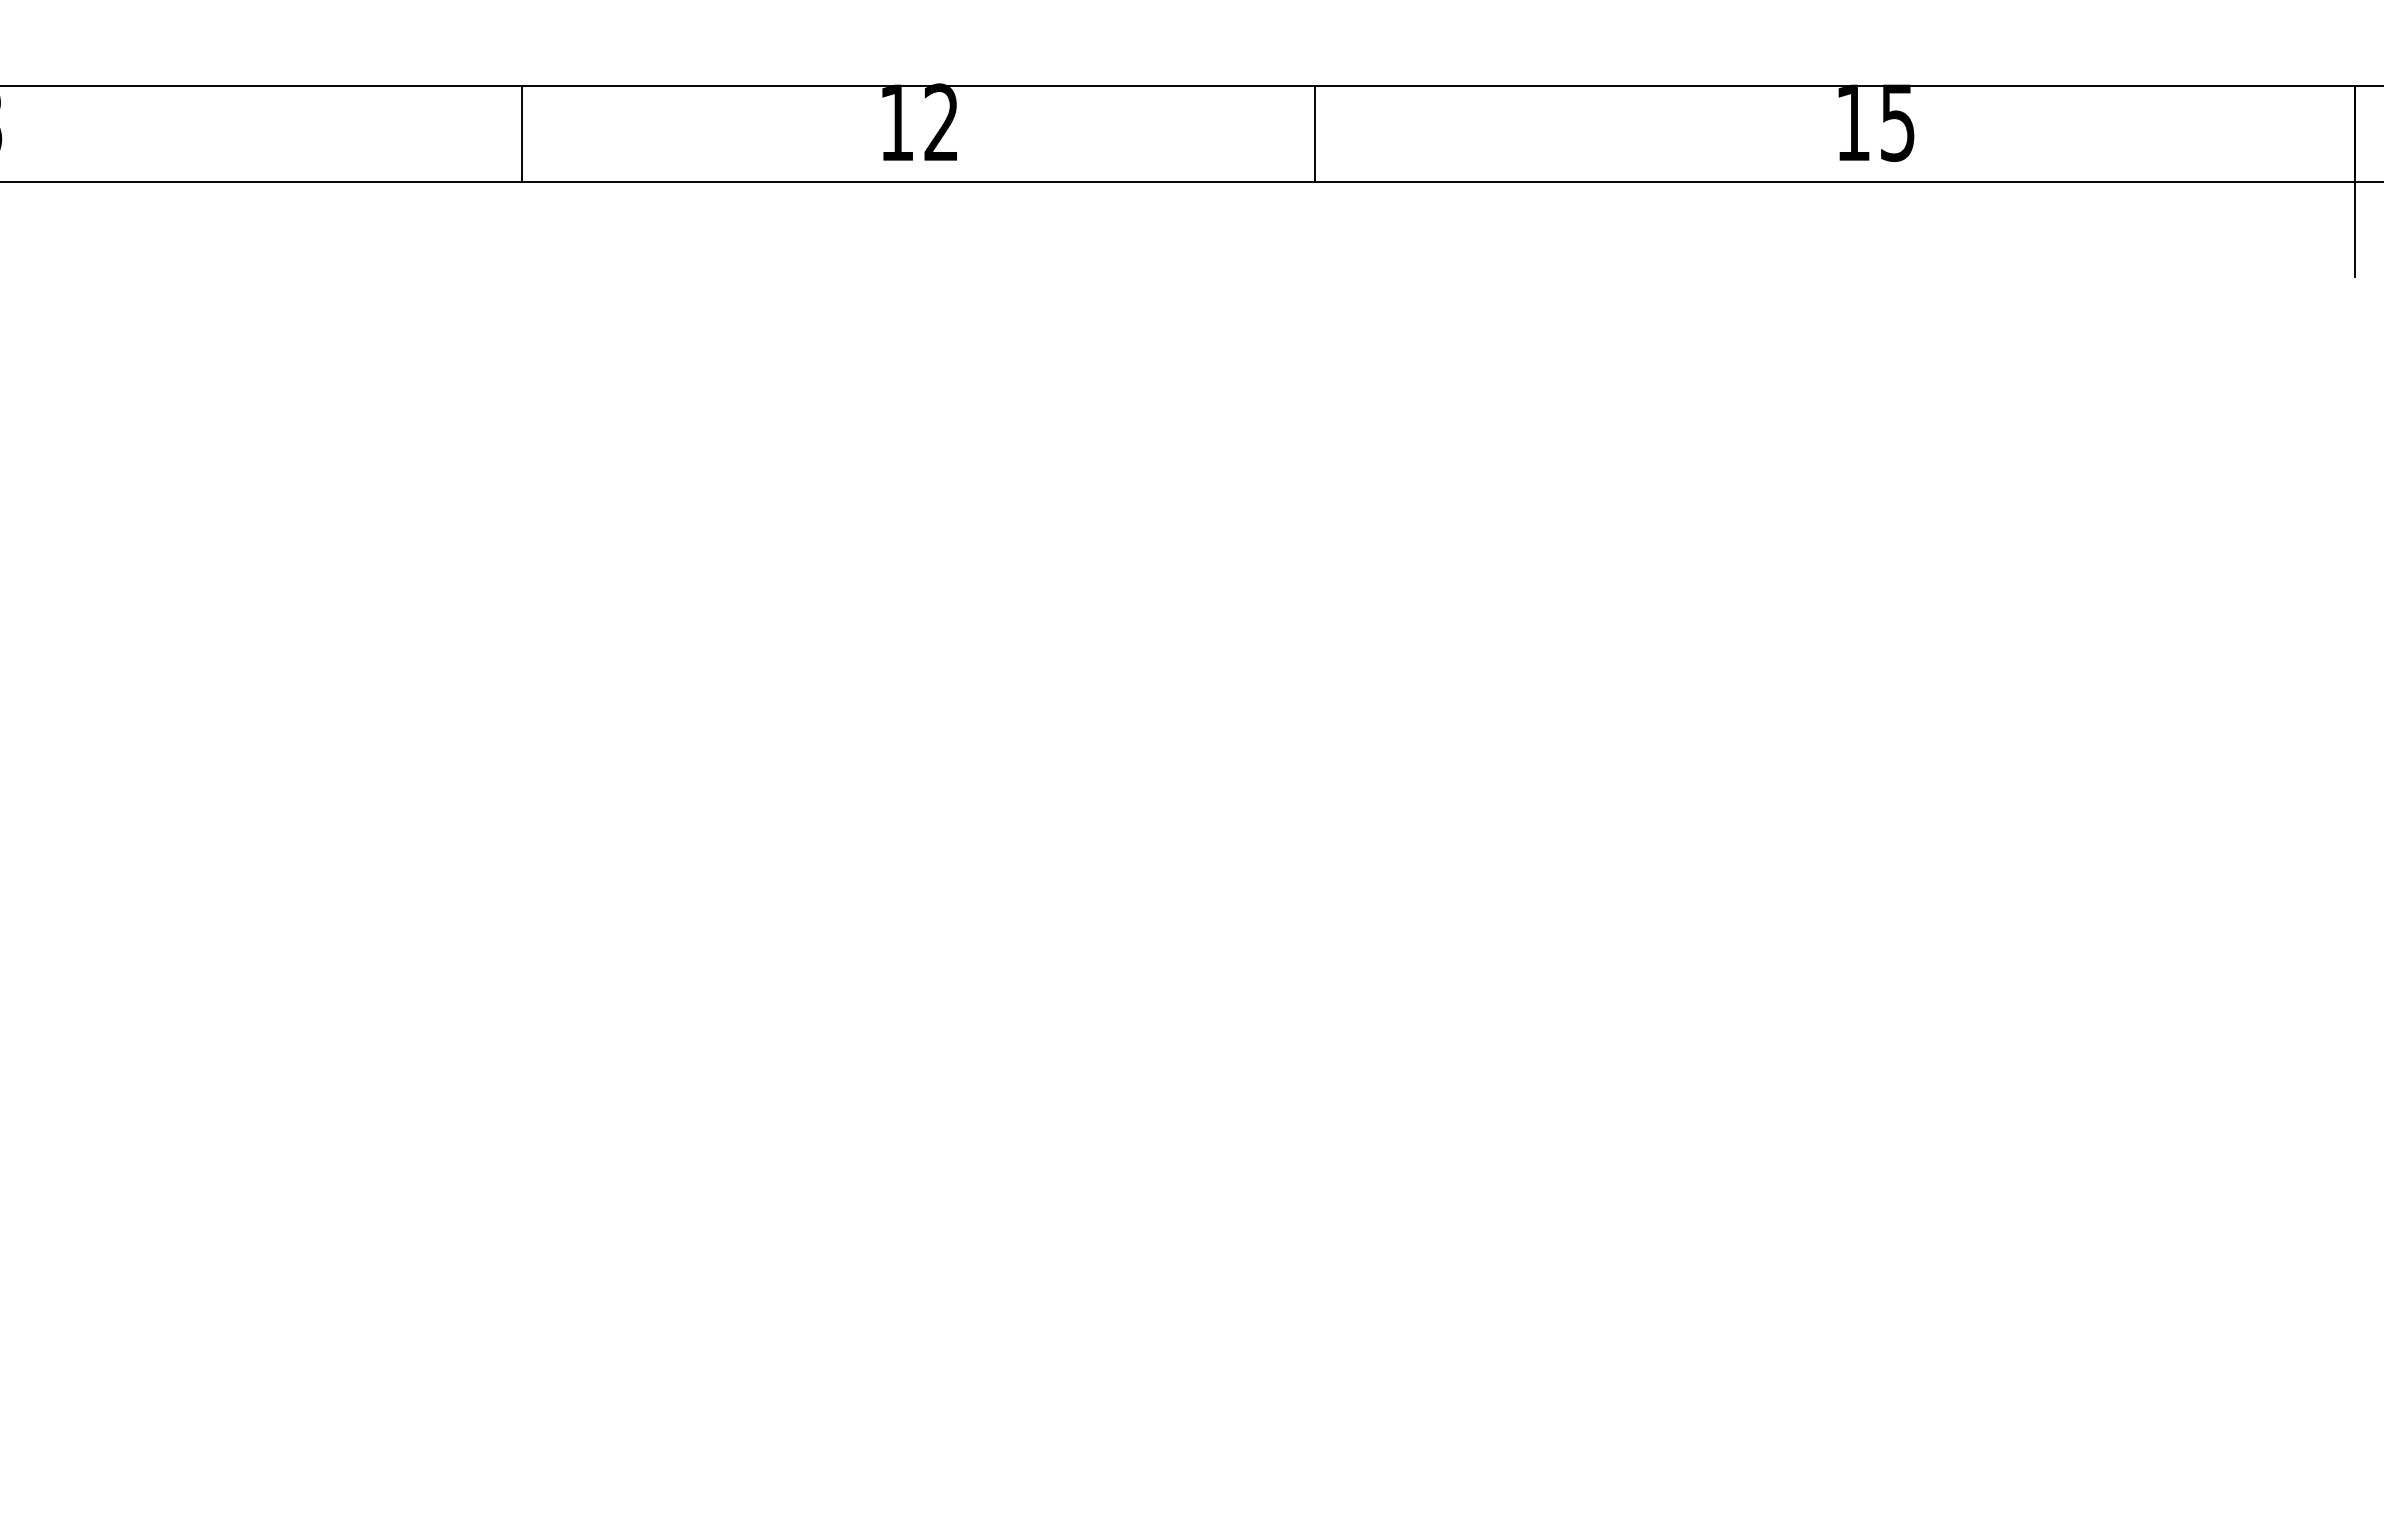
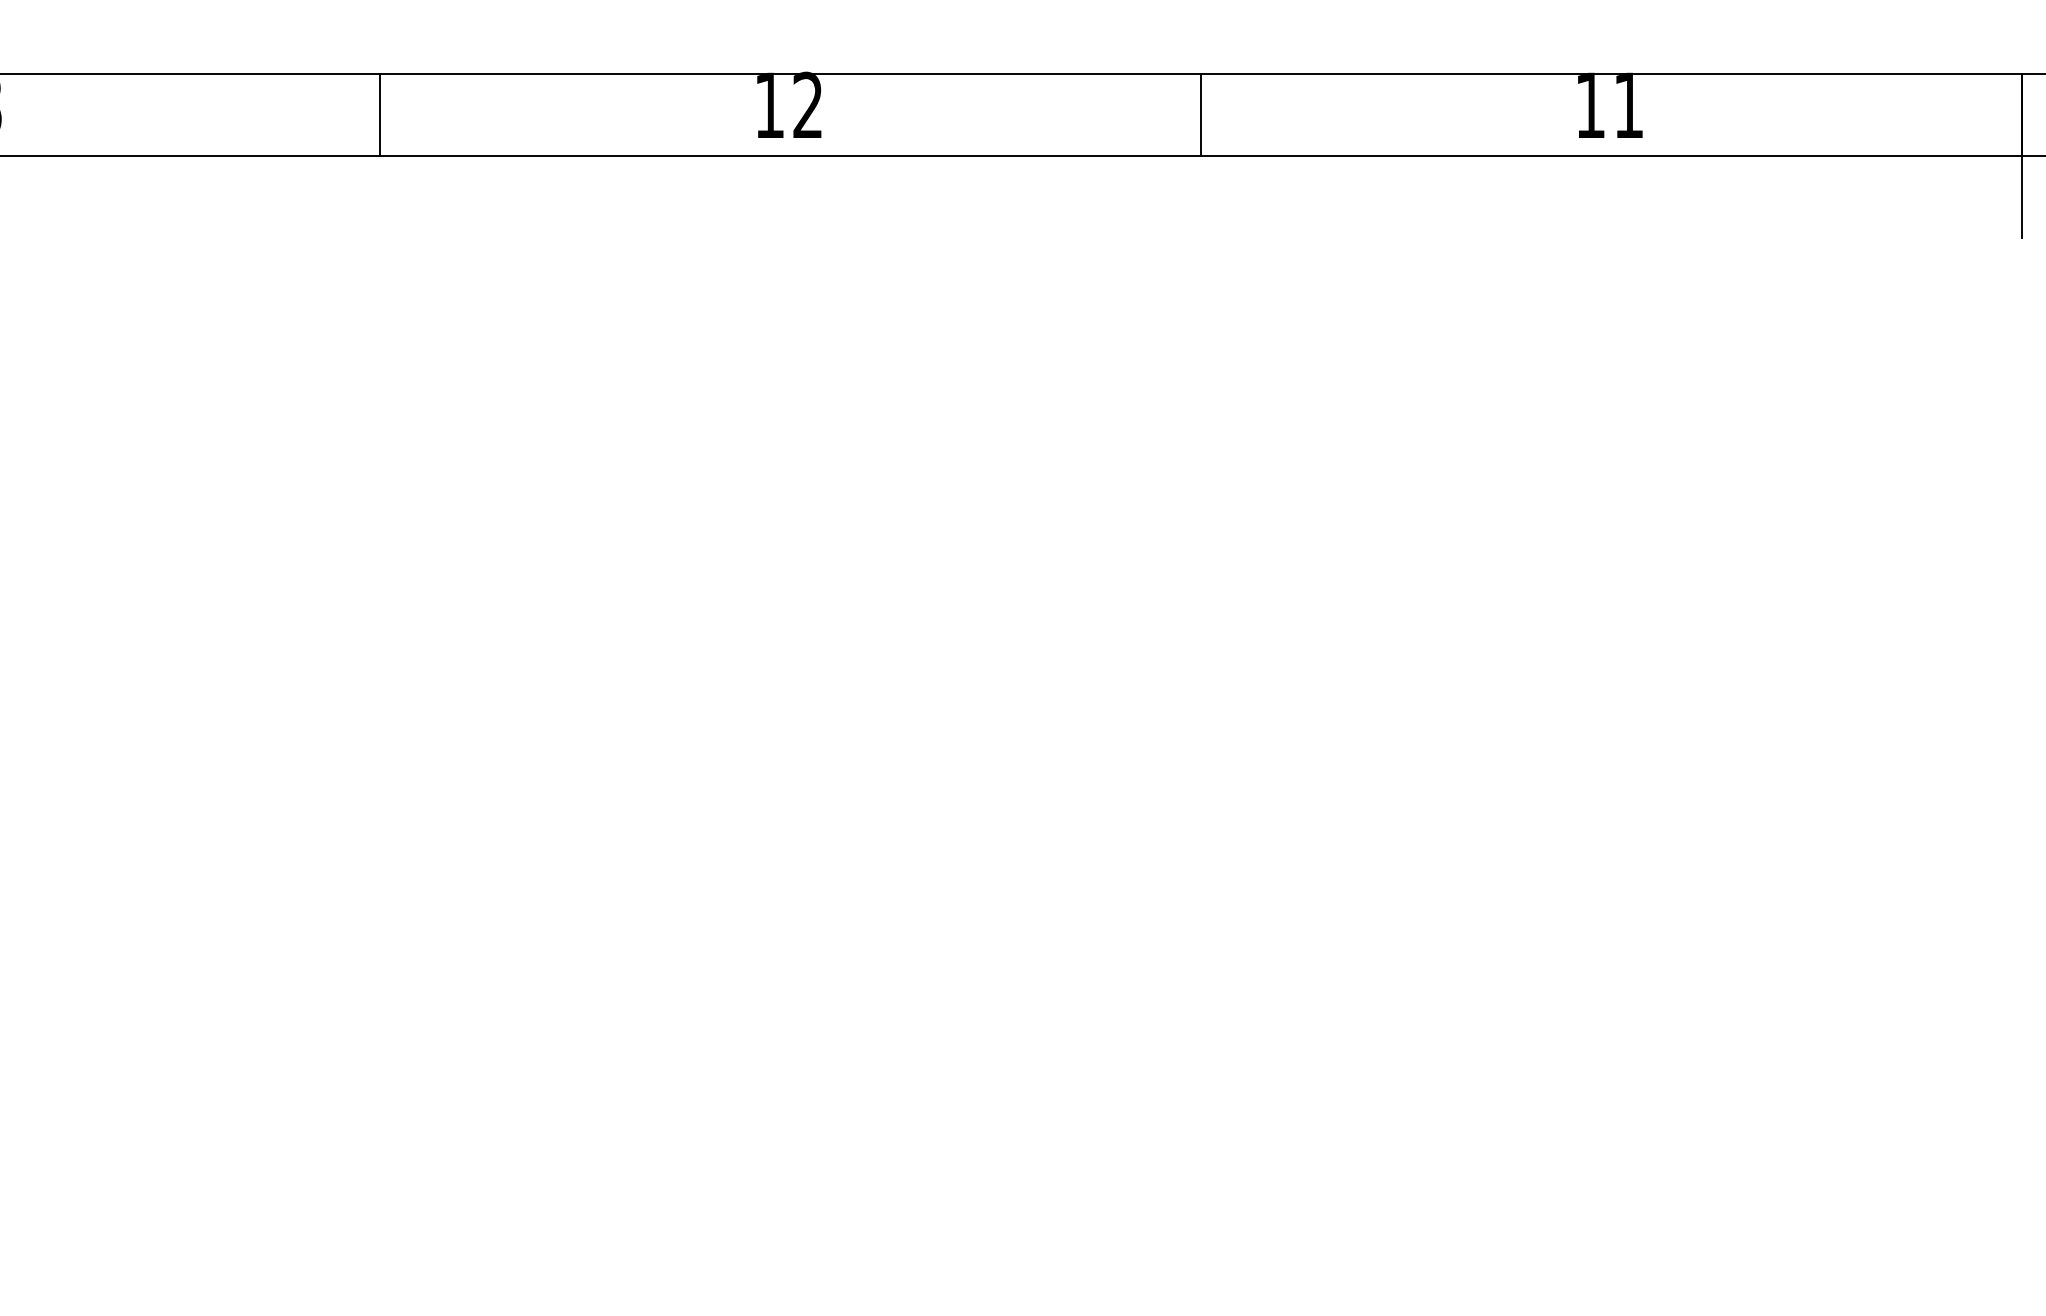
text: (1897, 122) -> (1628, 105), 15 -> 11
line: (521, 133) -> (379, 114), moved
line: (1314, 133) -> (1200, 114), moved

